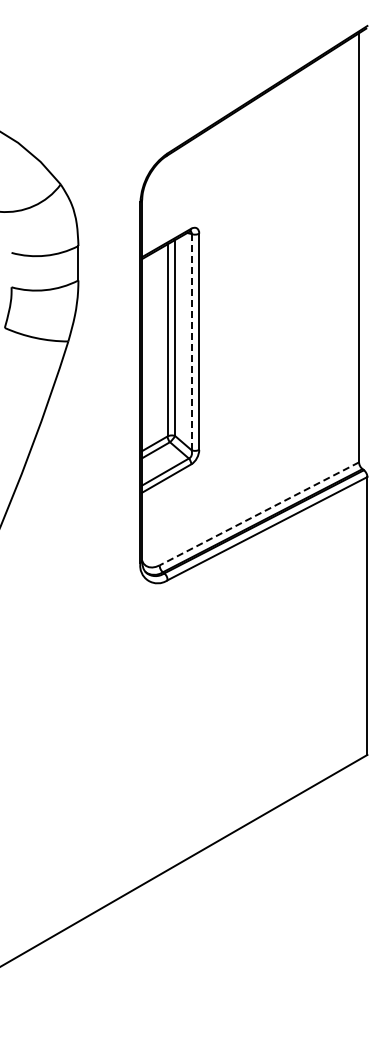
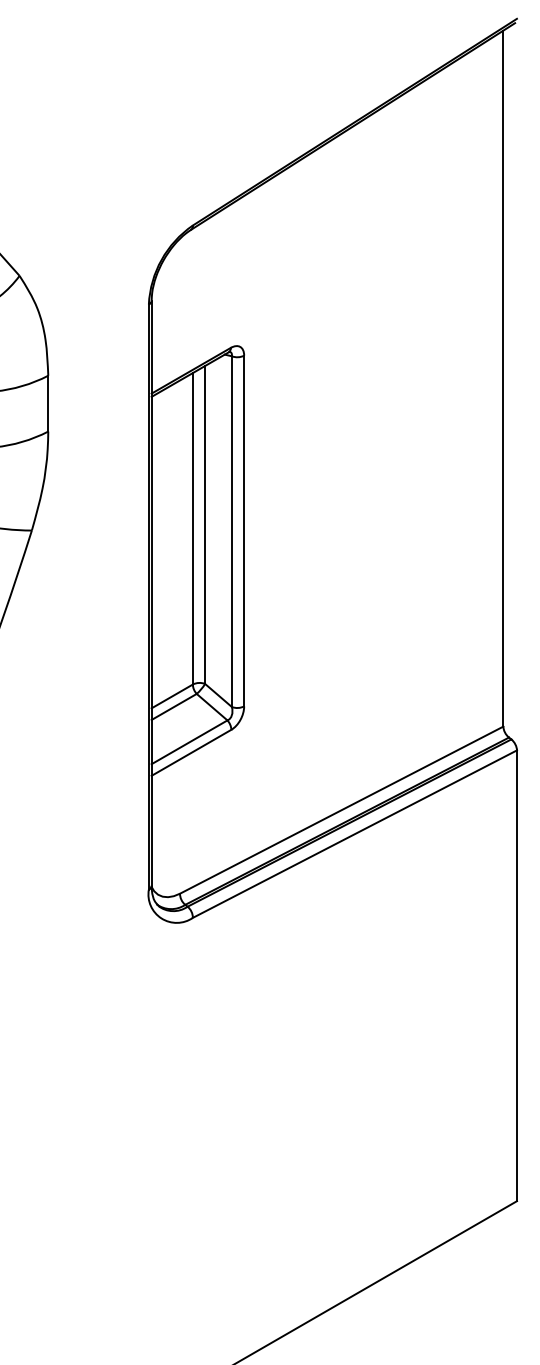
line: (191, 342) -> (231, 532), dashed -> solid
line: (258, 514) -> (340, 811), dashed -> solid

